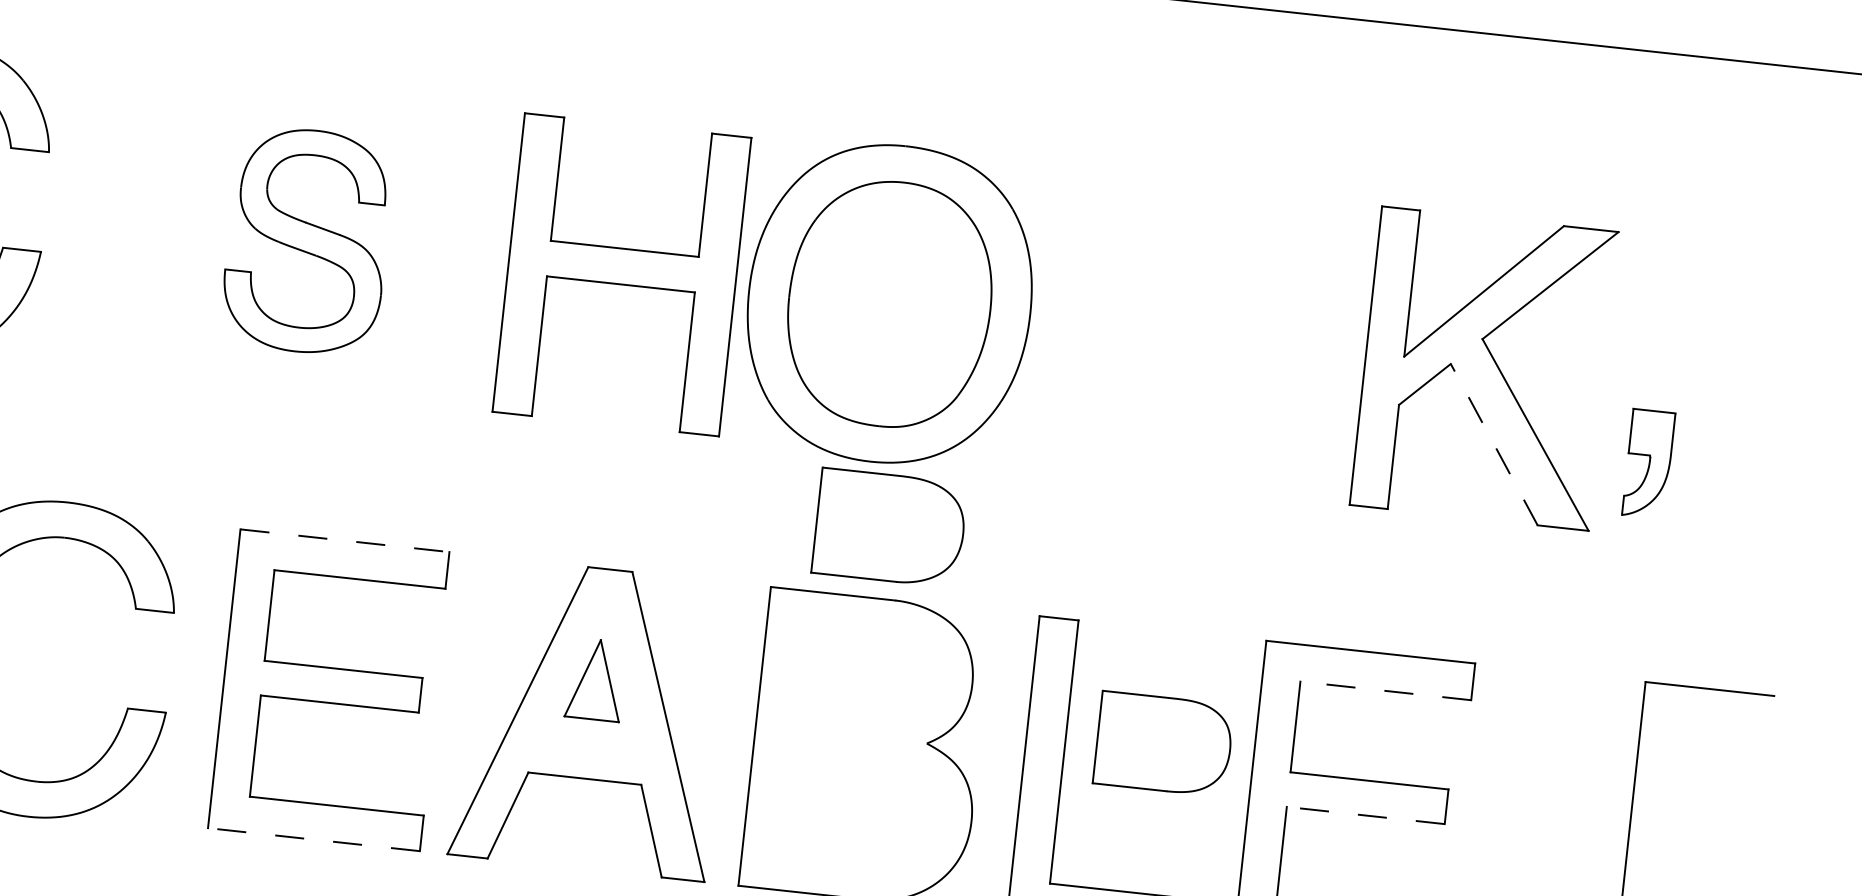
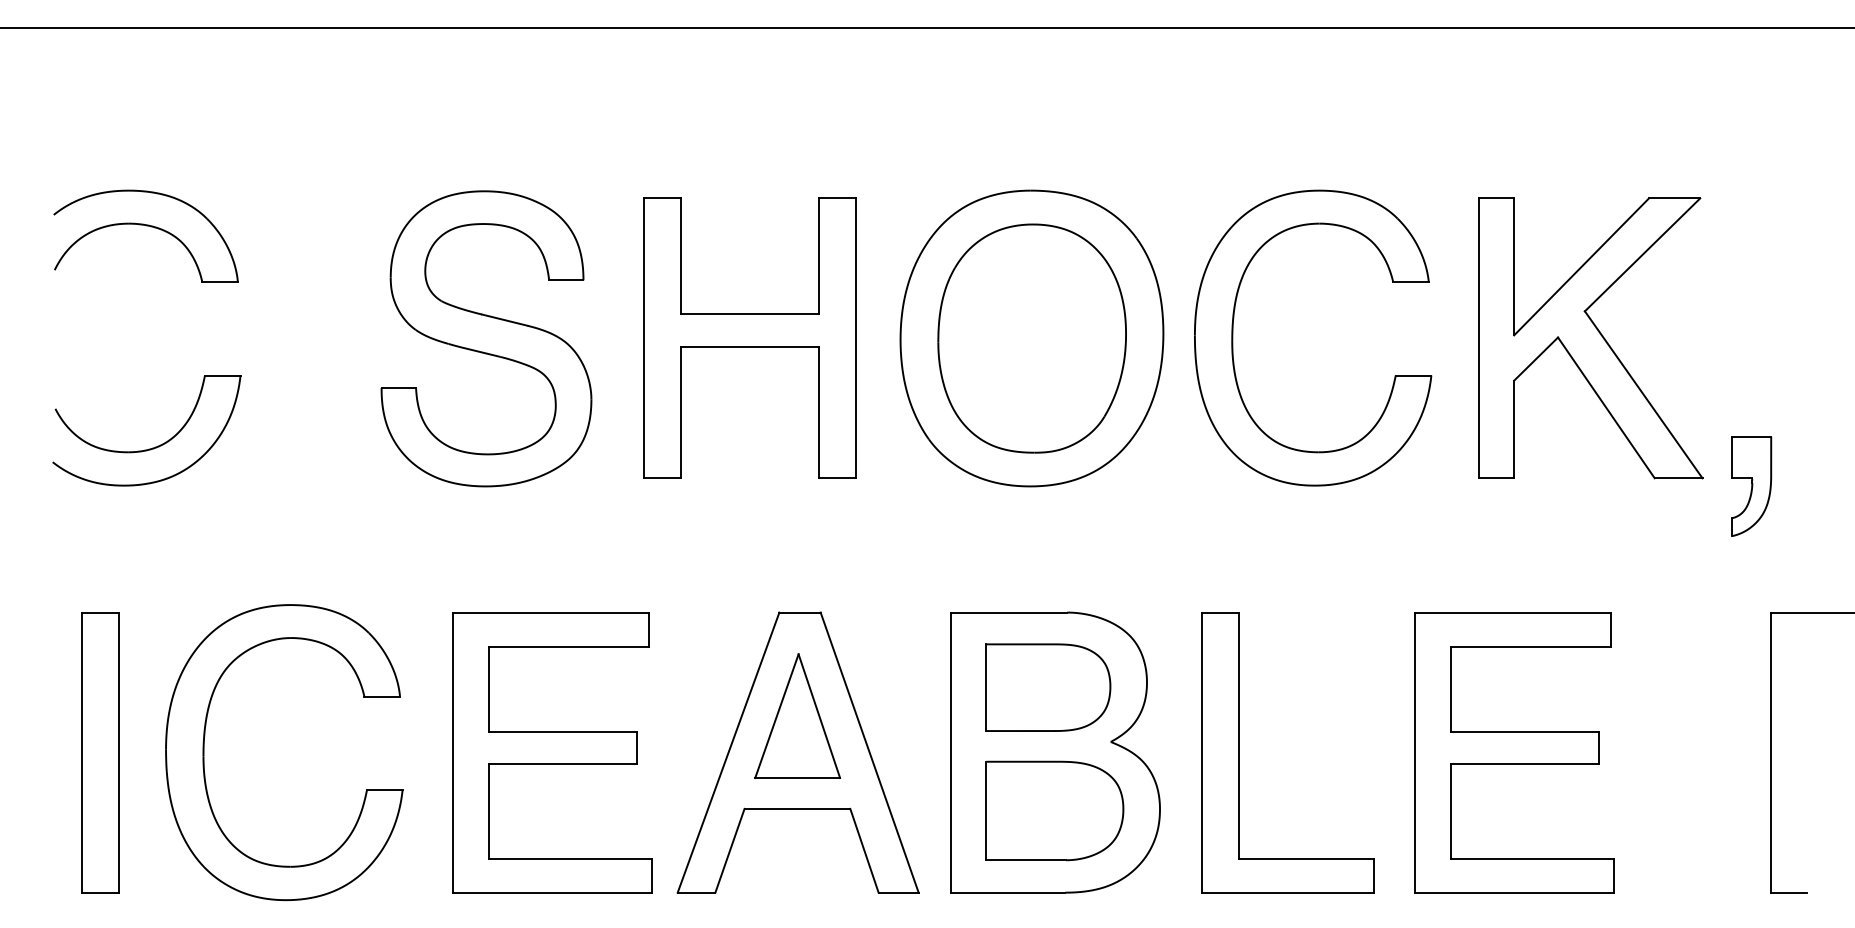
part: (307, 240) -> (486, 338), size x1.43
part: (621, 273) -> (749, 337), moved
part: (1104, 326) -> (1233, 337), added
line: (1494, 444) -> (1606, 407), dashed -> solid
part: (1648, 464) -> (1751, 486), moved
part: (889, 527) -> (1054, 810), moved
line: (345, 540) -> (551, 612), dashed -> solid
part: (595, 679) -> (797, 715), size x1.67
line: (1385, 690) -> (1530, 646), dashed -> solid
part: (1163, 744) -> (1048, 687), moved
line: (1365, 815) -> (1524, 764), dashed -> solid
line: (313, 839) -> (552, 892), dashed -> solid

